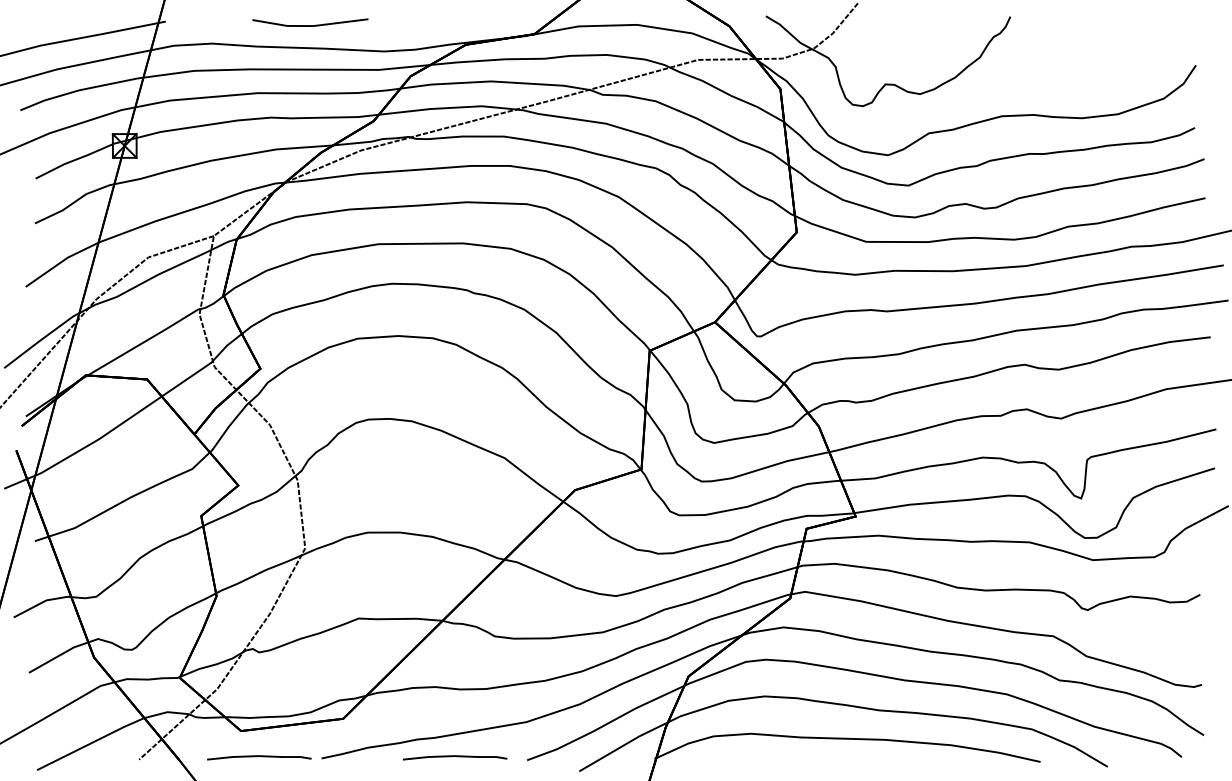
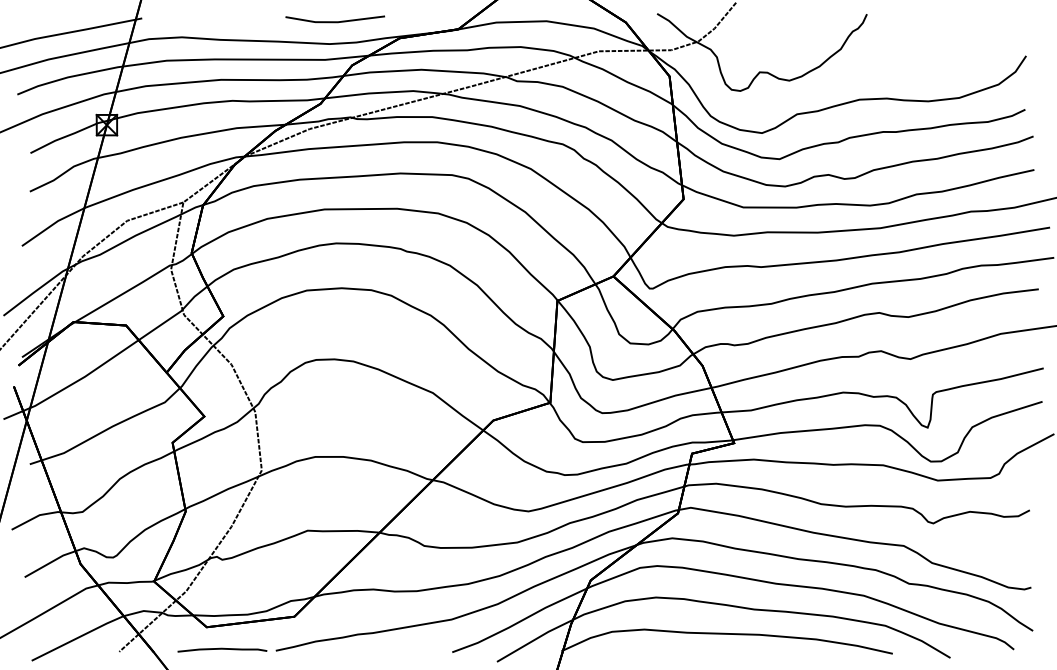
line: (309, 25) -> (334, 21), moved
curve: (455, 756) -> (390, 649), removed

